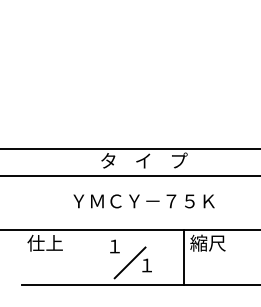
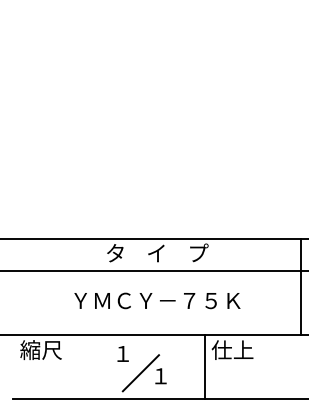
text: (44, 242) -> (40, 349), 仕上 -> 縮尺
text: (207, 243) -> (232, 350), 縮尺 -> 仕上

